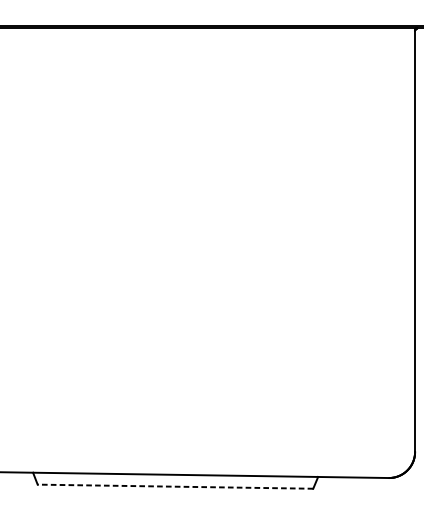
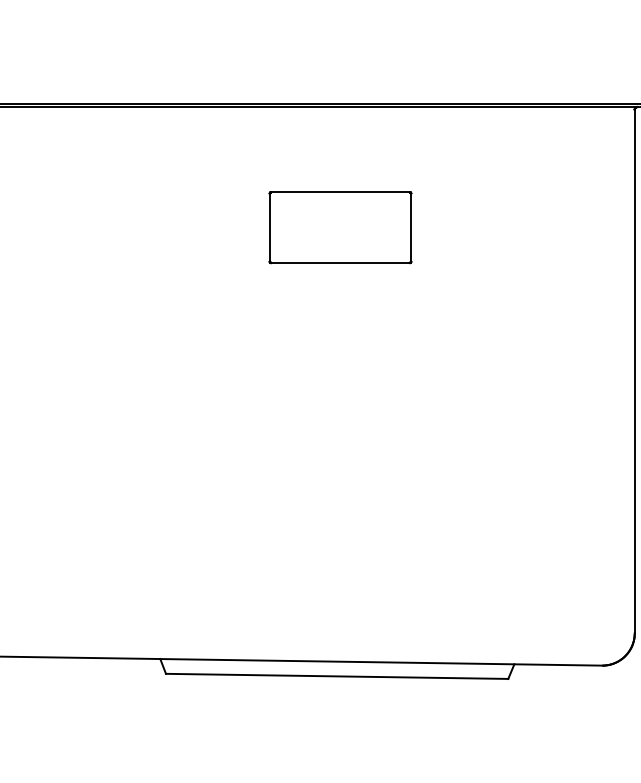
part: (178, 125) -> (340, 227), added
line: (174, 486) -> (336, 676), dashed -> solid

